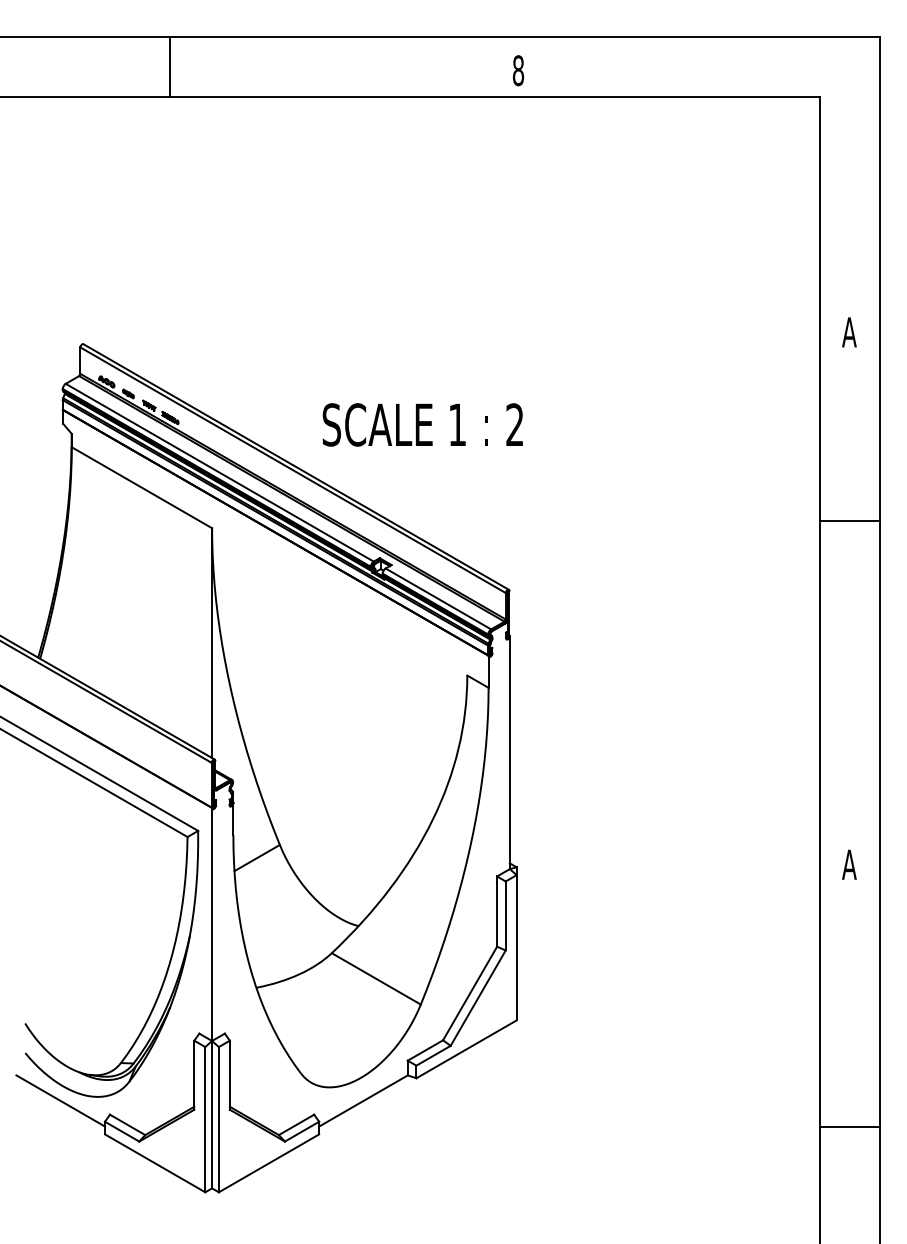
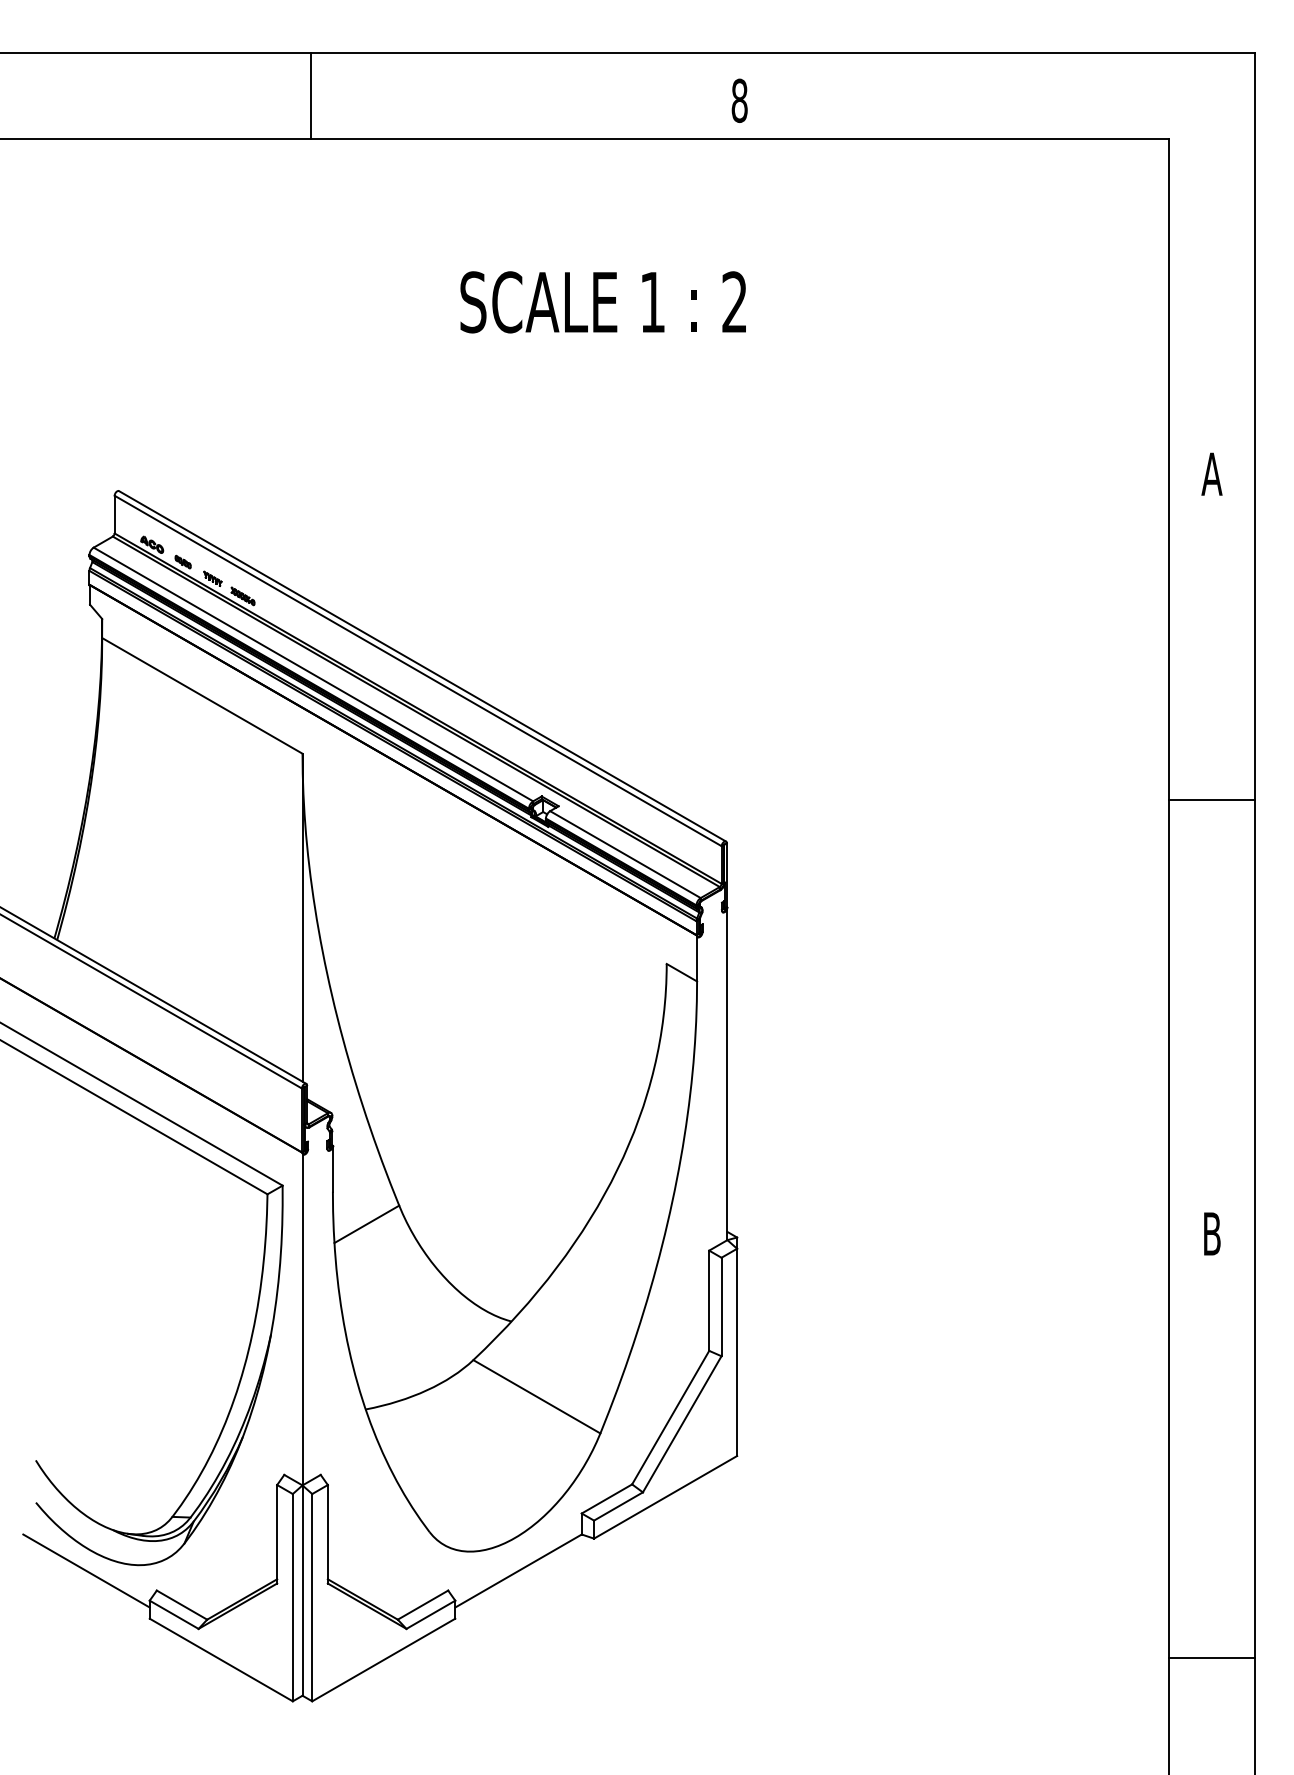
line: (169, 67) -> (310, 96), moved
text: (422, 424) -> (602, 301), moved
line: (849, 520) -> (1212, 799), moved
text: (849, 864) -> (1212, 1233), A -> B
line: (849, 1127) -> (1212, 1658), moved

